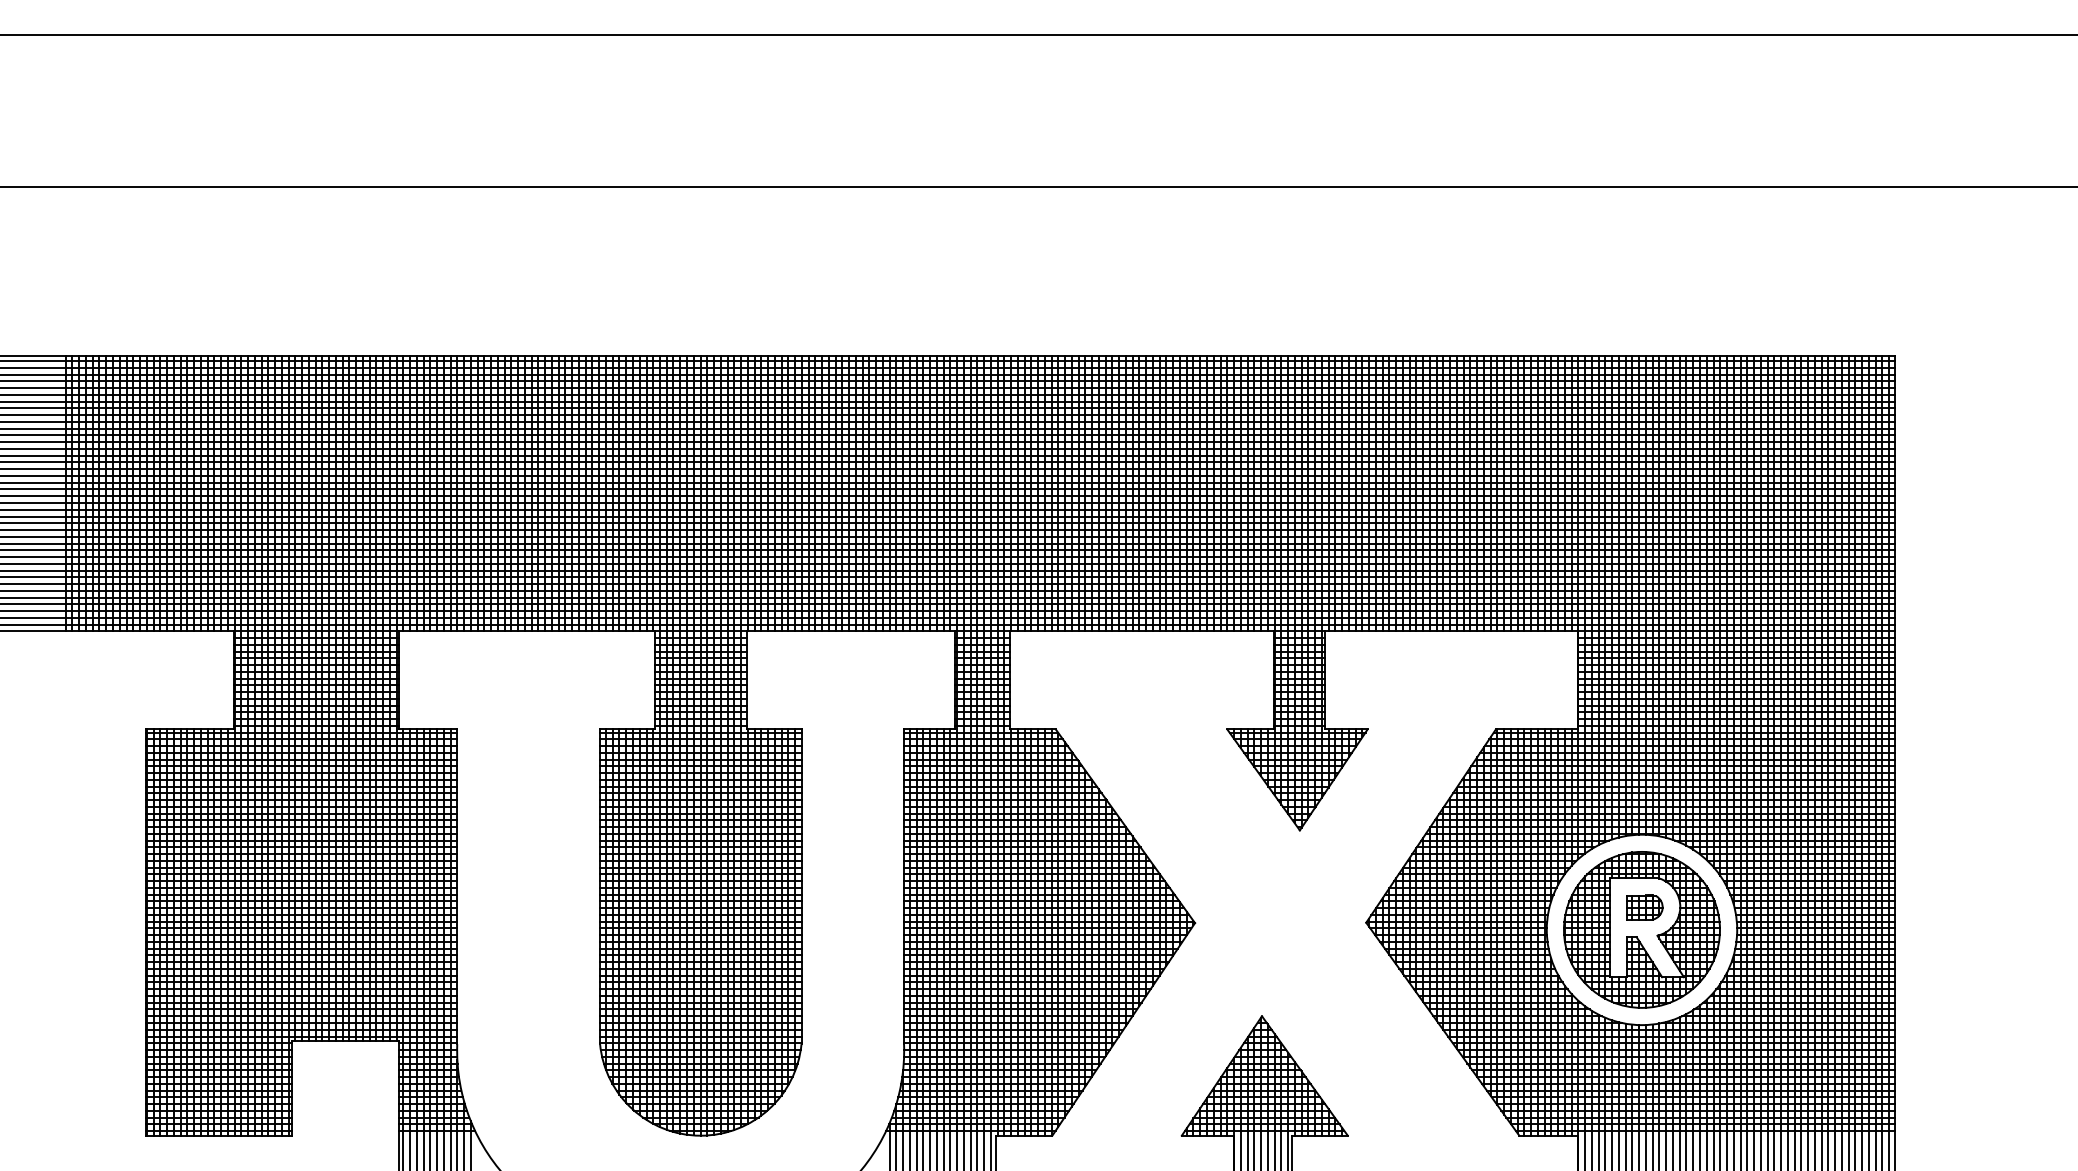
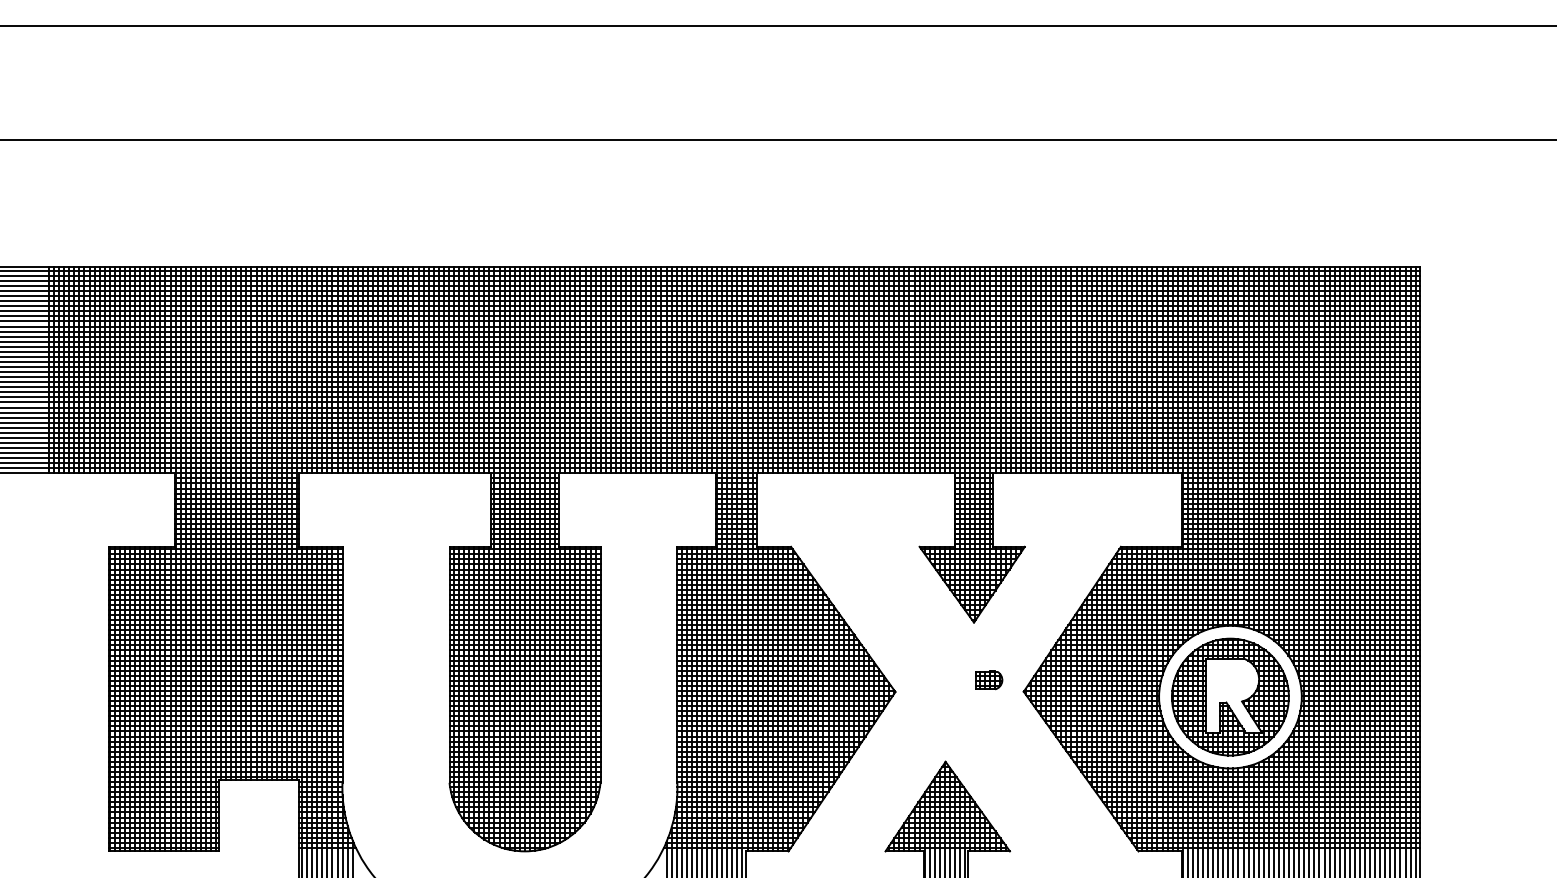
part: (1644, 907) -> (988, 680), moved

